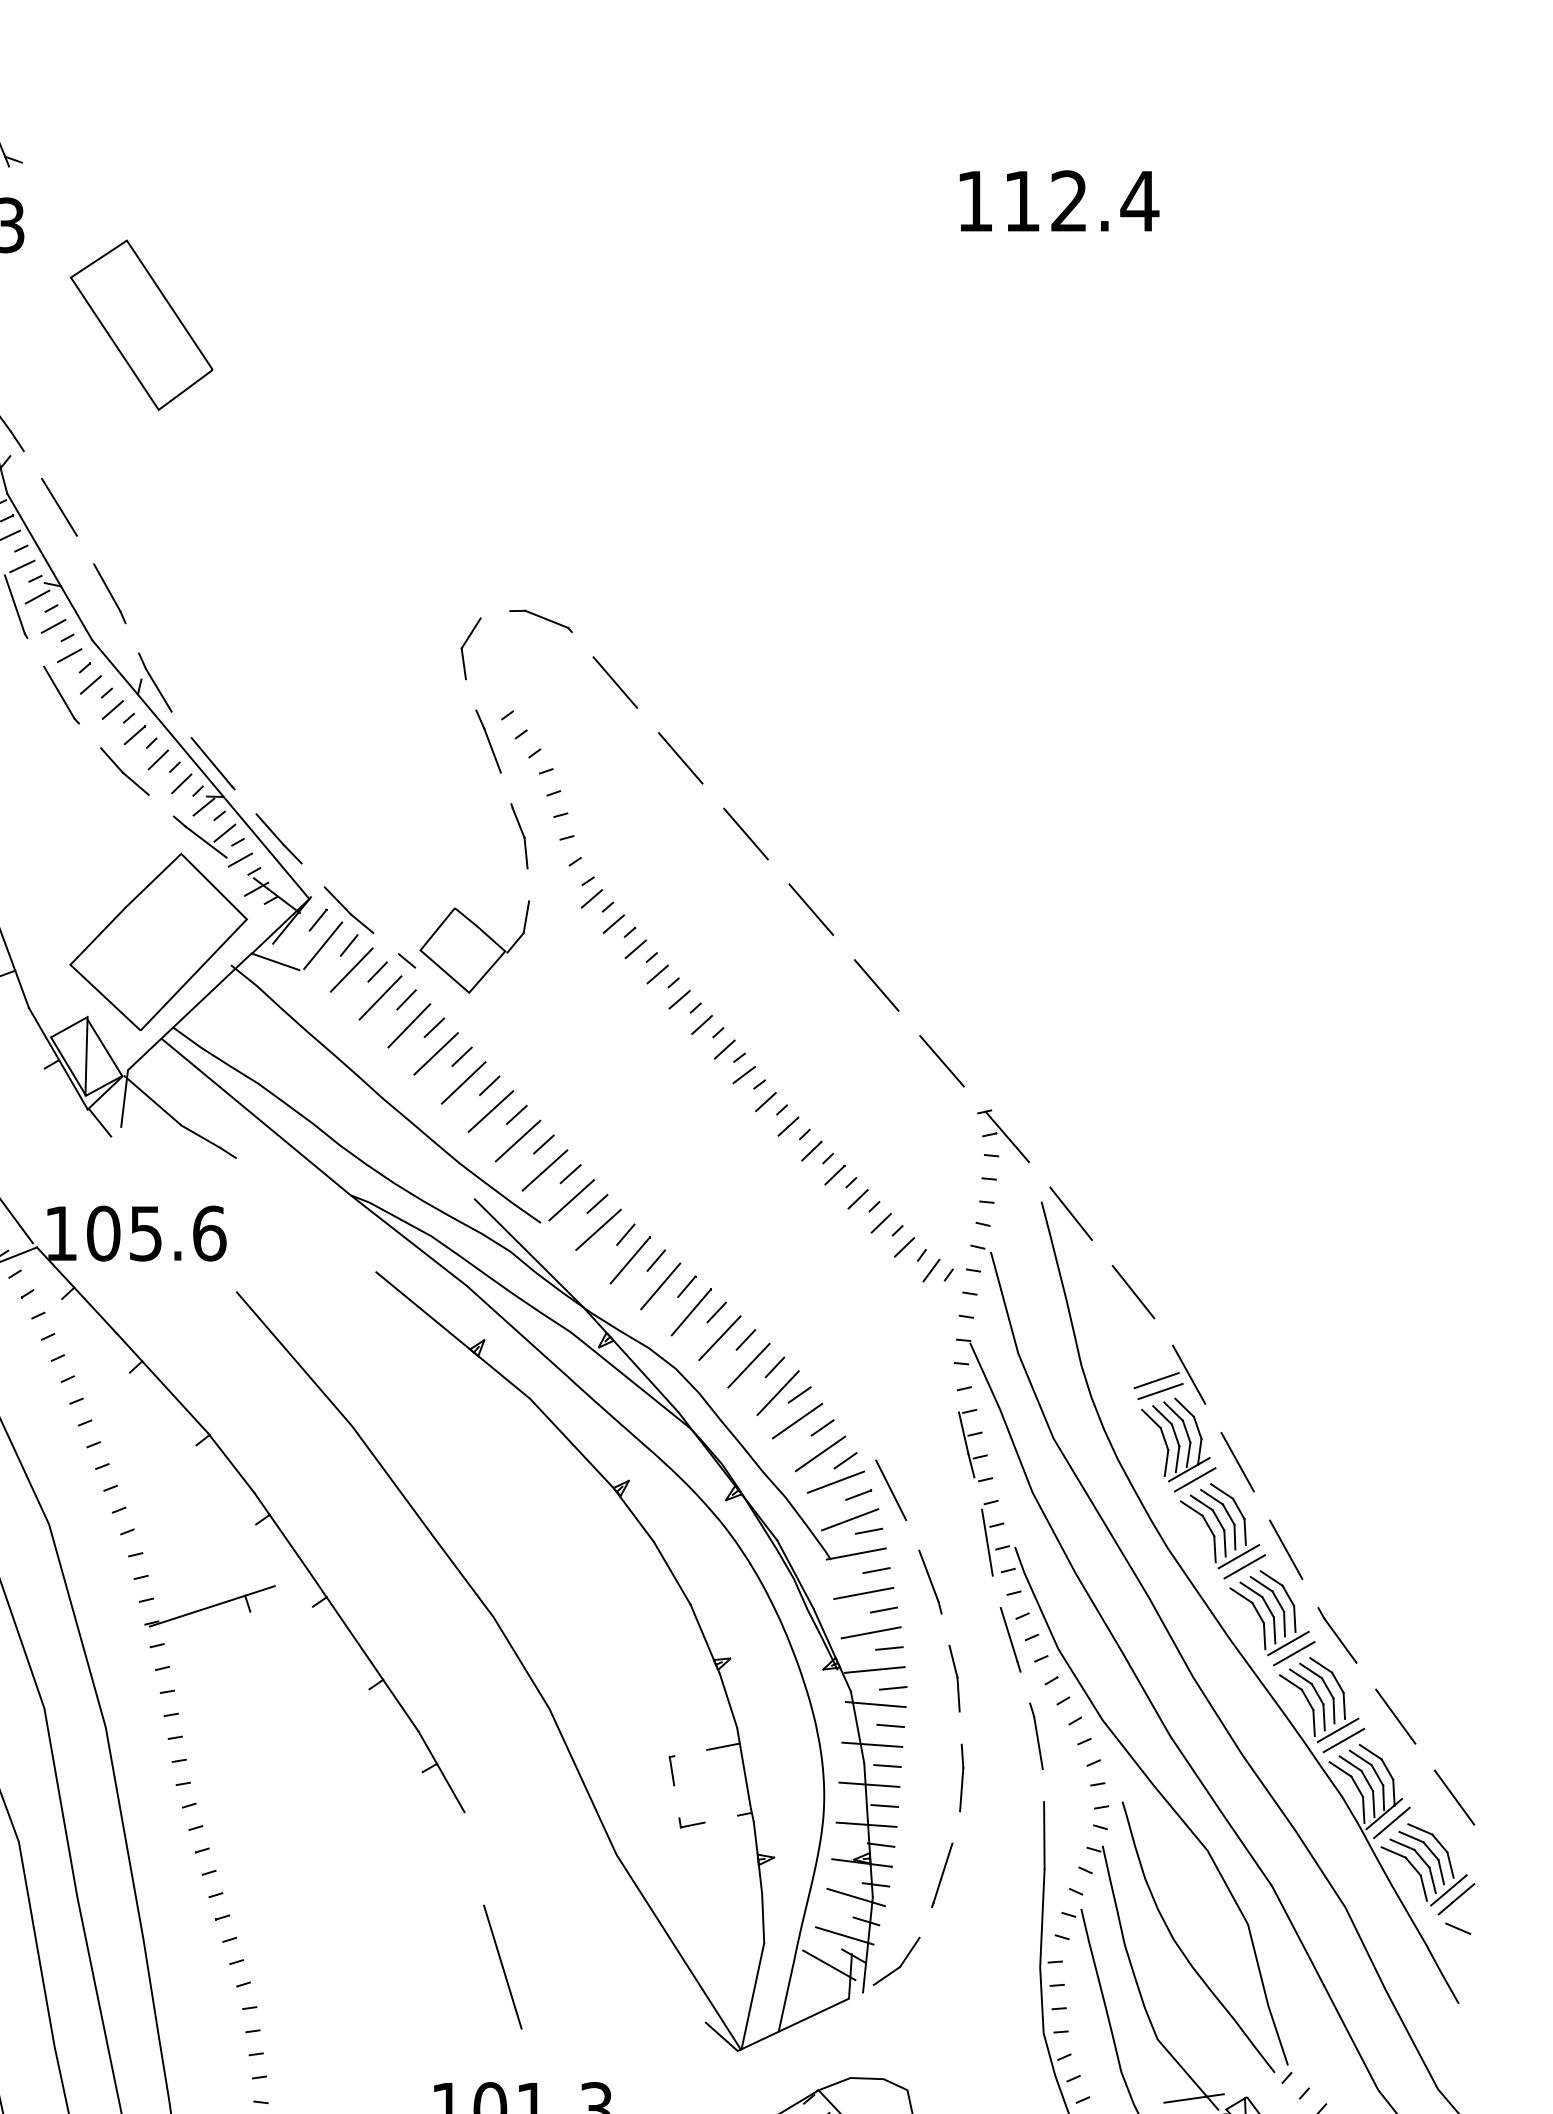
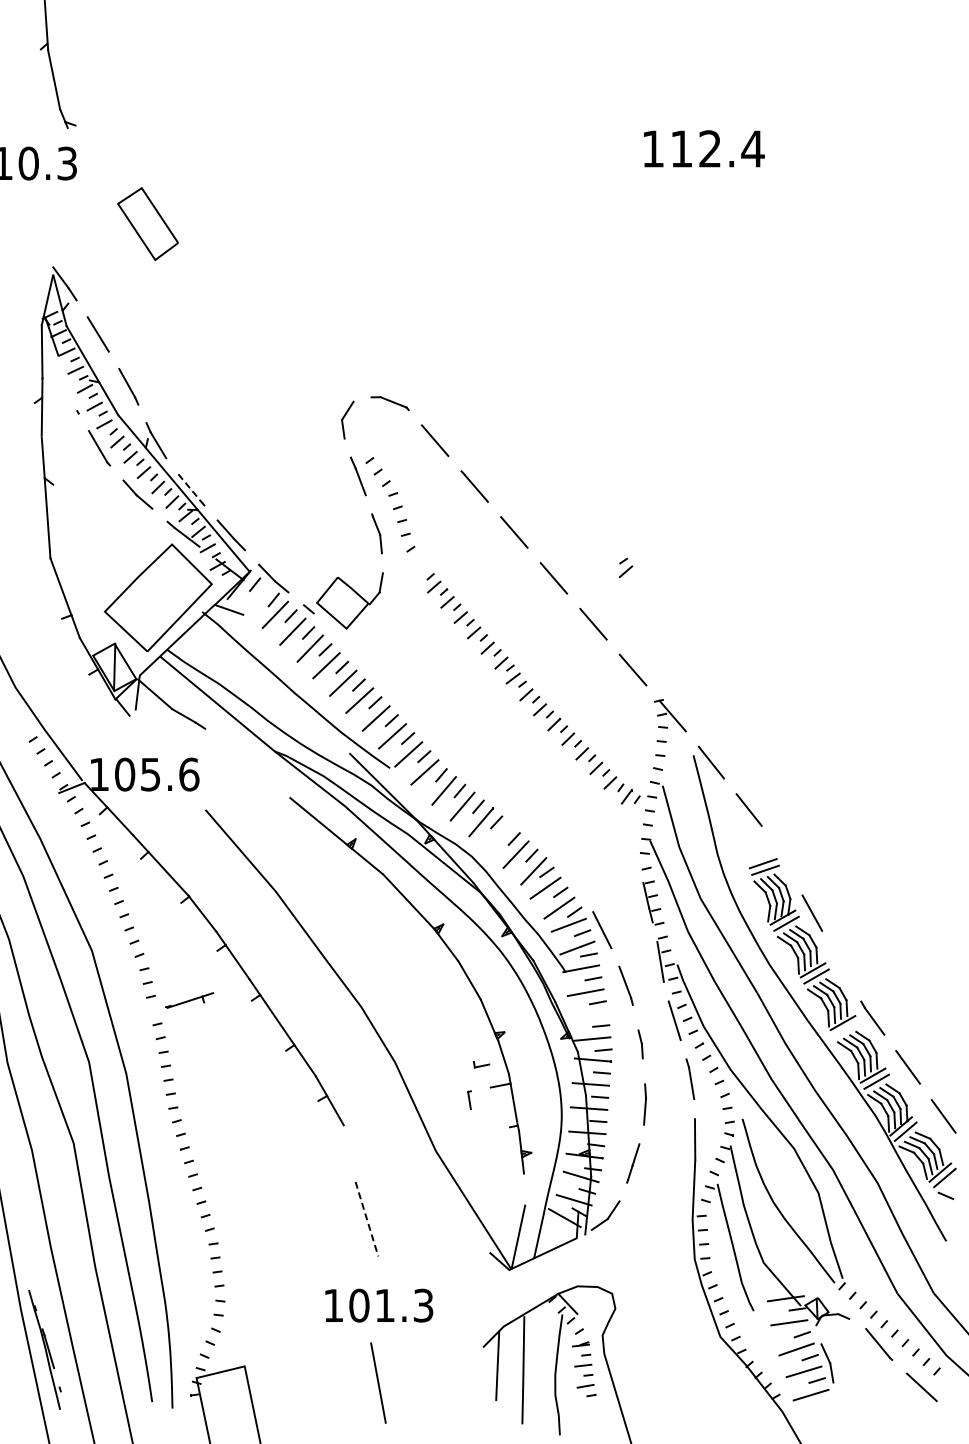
part: (140, 324) -> (147, 223), size x0.7
line: (15, 604) -> (71, 393), removed
line: (213, 763) -> (191, 489), solid -> dashed
part: (591, 891) -> (625, 567), moved
line: (322, 946) -> (257, 600), removed
line: (719, 1337) -> (498, 837), removed
line: (1188, 1373) -> (782, 859), removed
line: (1285, 1548) -> (841, 965), removed
part: (209, 1606) -> (189, 1000), size x0.6
line: (871, 1632) -> (590, 1016), removed
line: (1294, 1654) -> (846, 1029), removed
part: (954, 1678) -> (640, 1044), size x0.7
part: (691, 1822) -> (481, 1064), moved
line: (762, 1918) -> (524, 1189), removed
line: (502, 1967) -> (366, 1219), solid -> dashed

